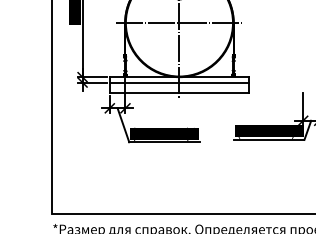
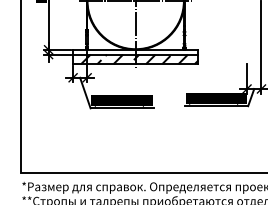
hatch: (183, 87) -> (139, 59), added

